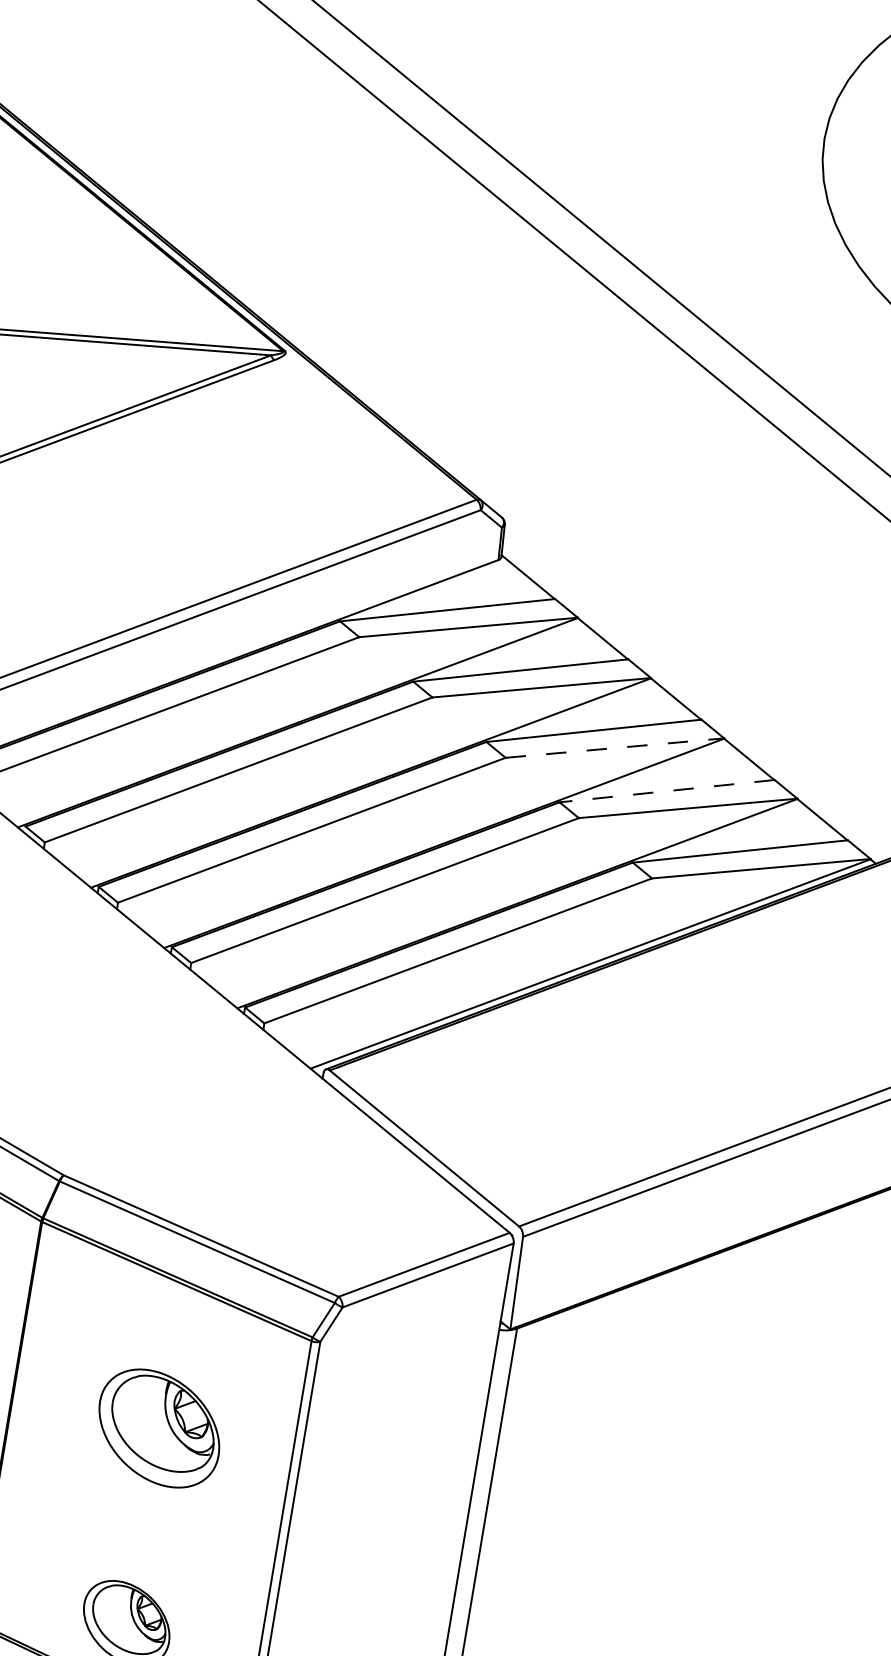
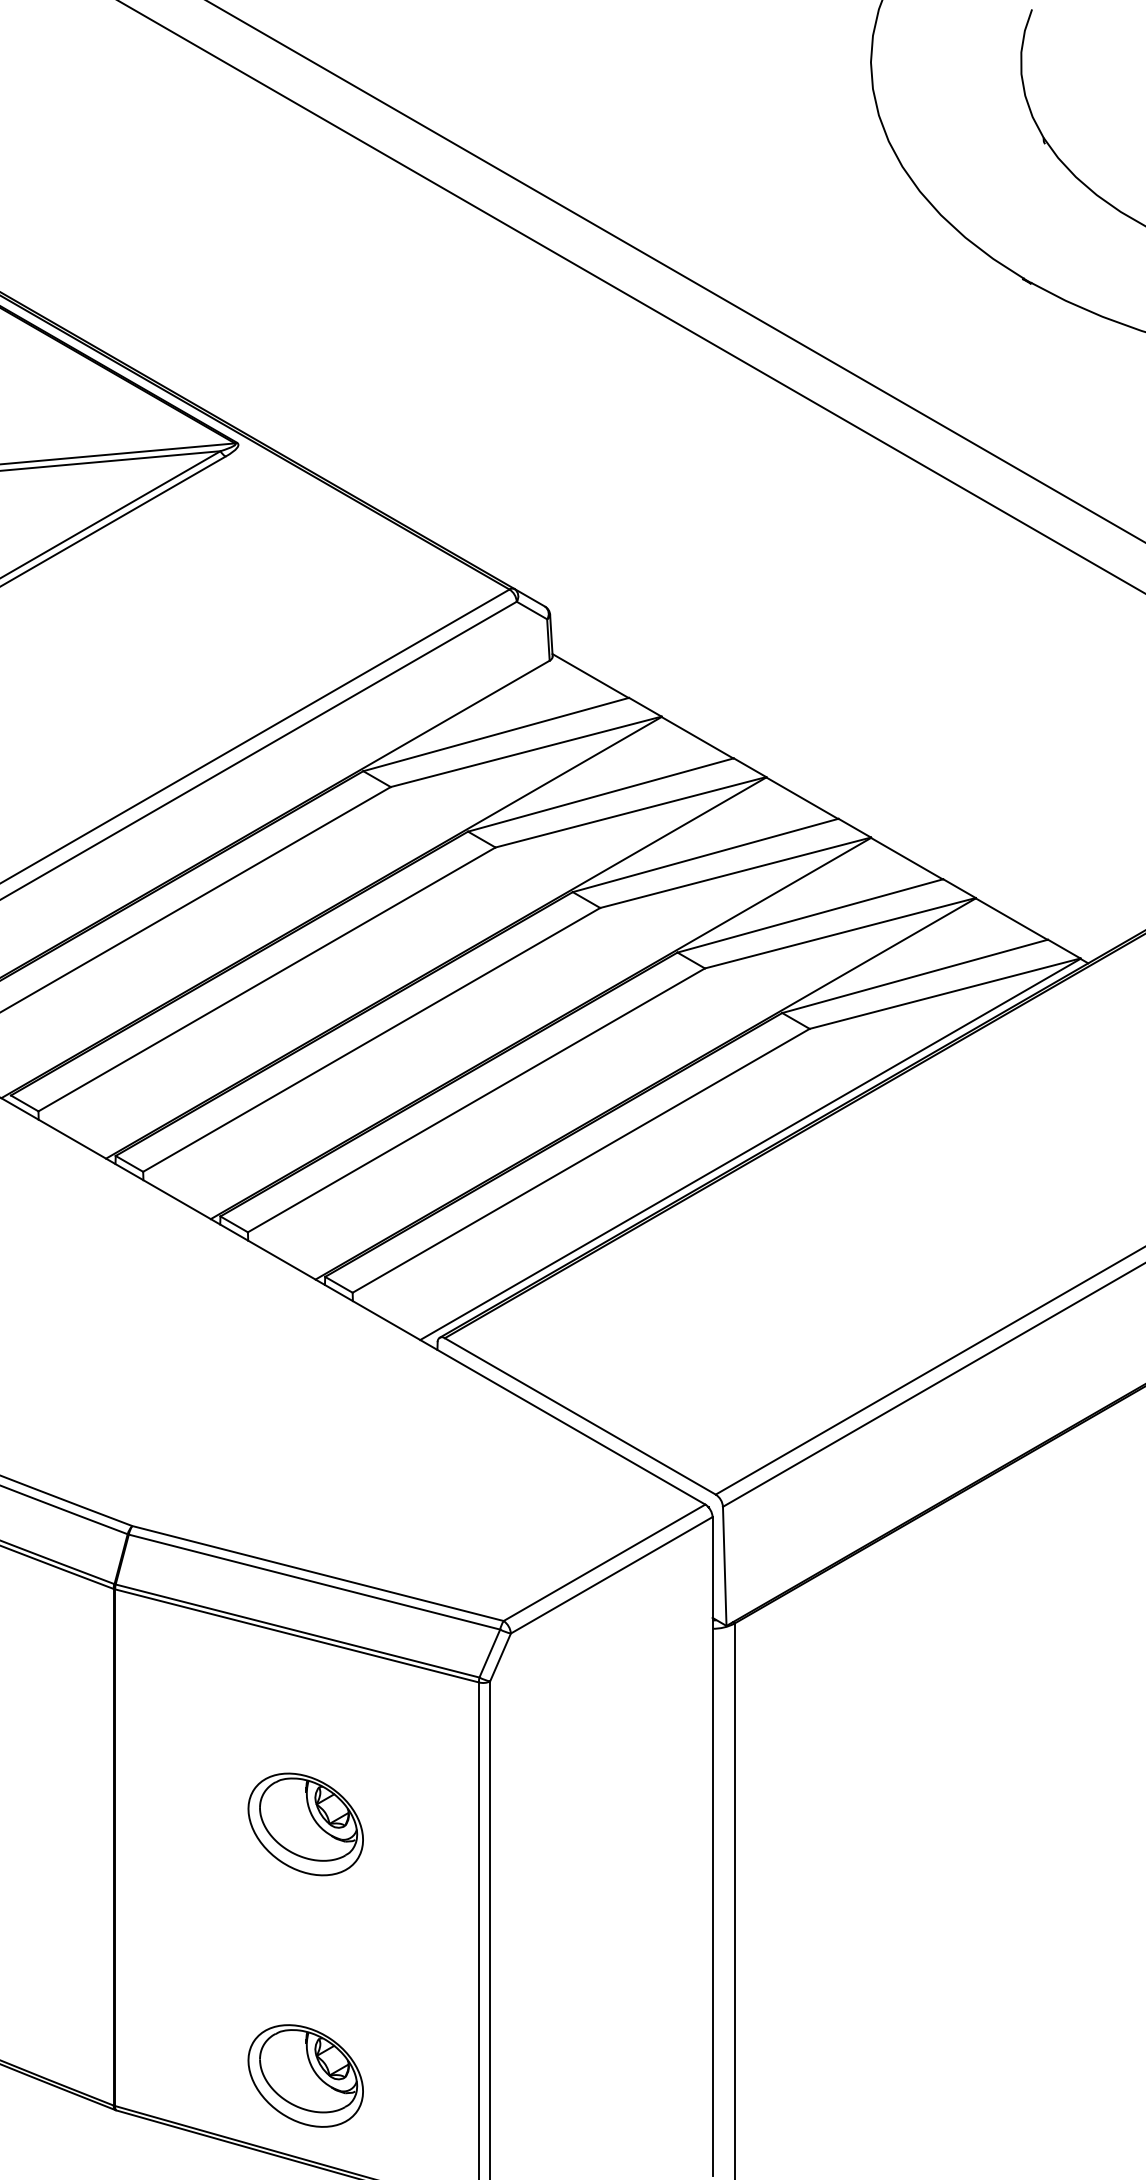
line: (614, 747) -> (735, 872), dashed -> solid
line: (667, 790) -> (810, 915), dashed -> solid
part: (159, 1428) -> (305, 1824), size x0.71

